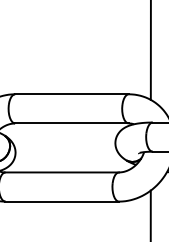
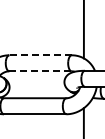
line: (71, 94) -> (40, 55), solid -> dashed
line: (73, 123) -> (41, 71), solid -> dashed

